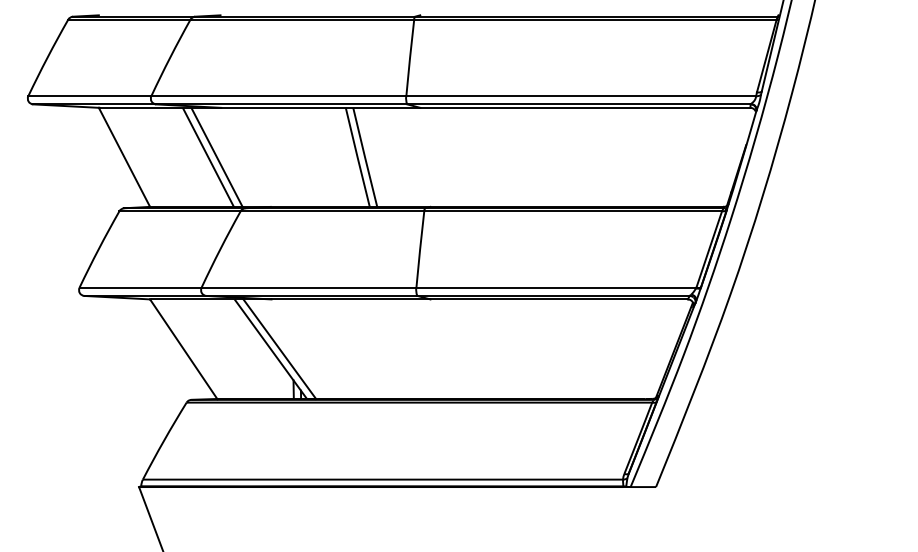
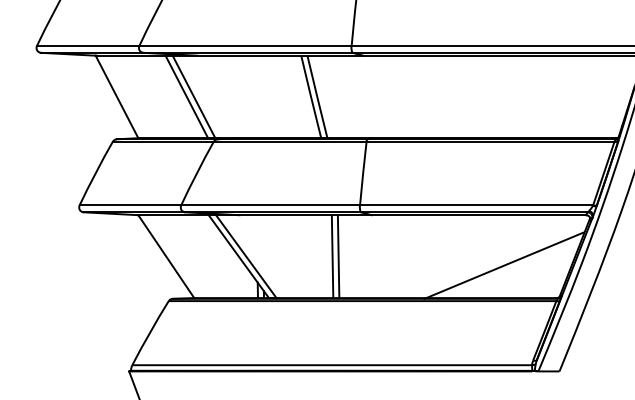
line: (383, 348) -> (332, 256), added
line: (390, 348) -> (338, 256), added
line: (588, 359) -> (503, 265), added

